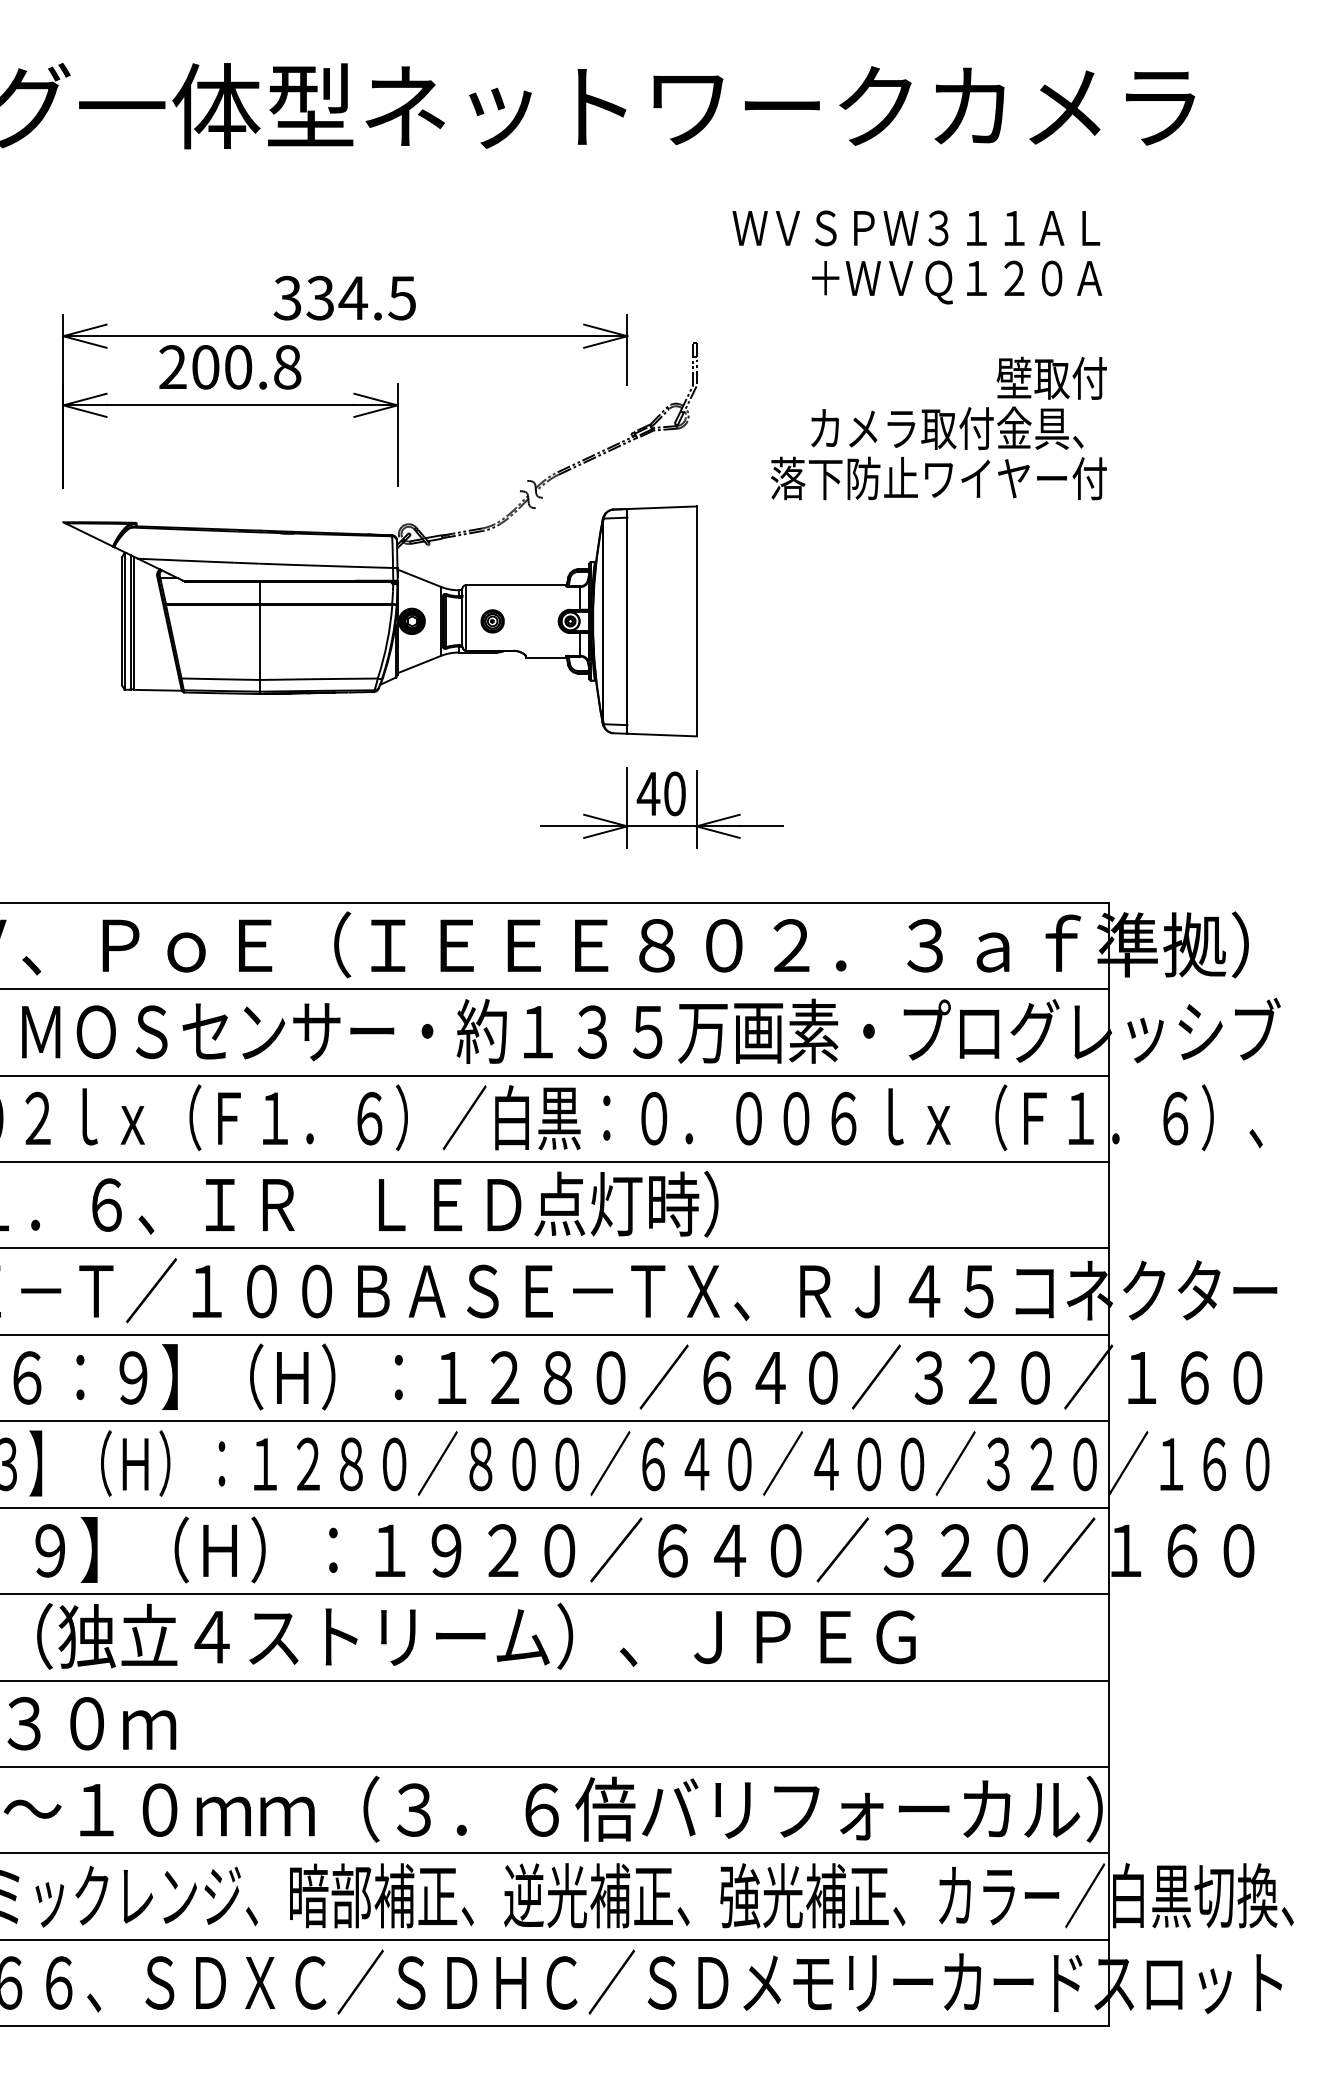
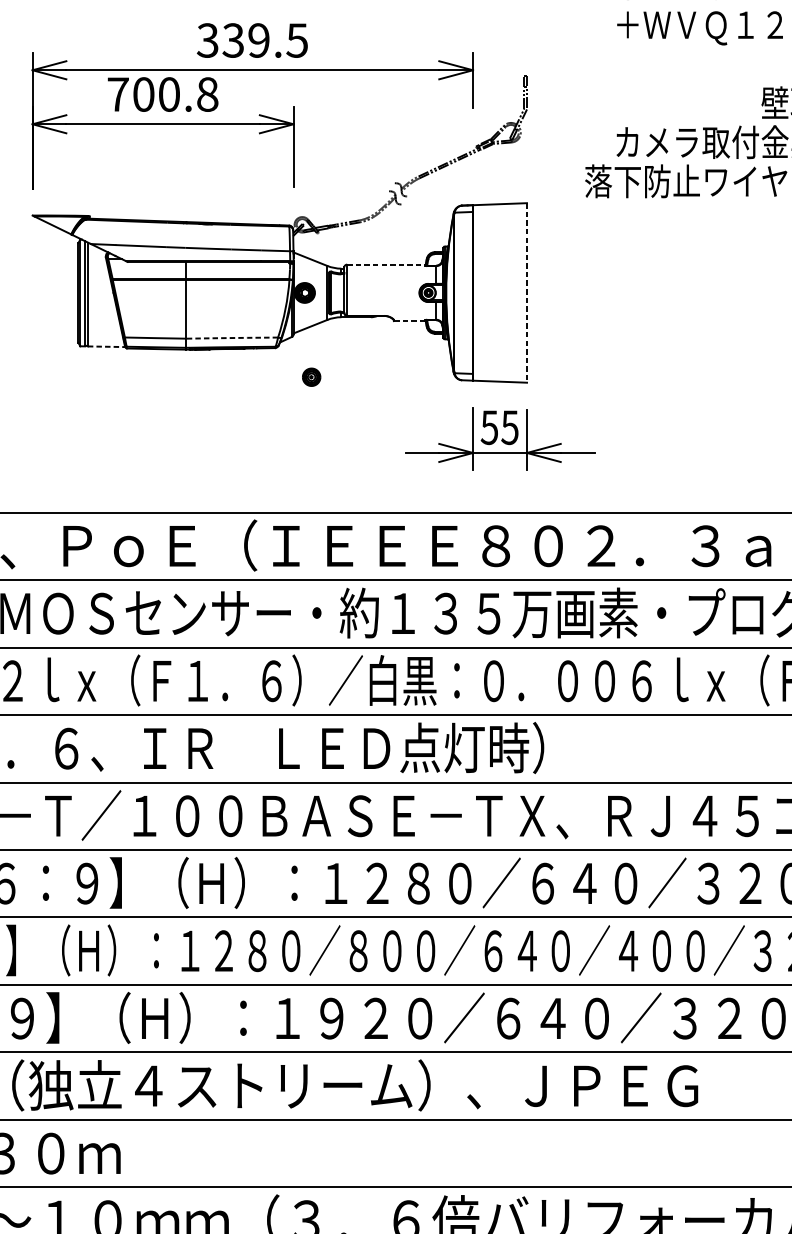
text: (352, 297) -> (258, 40), 334.5 -> 339.5
text: (172, 366) -> (117, 93), 200.8 -> 700.8
line: (516, 585) -> (386, 264), solid -> dashed
part: (492, 621) -> (311, 377), moved
line: (696, 621) -> (526, 293), solid -> dashed
line: (546, 657) -> (409, 321), solid -> dashed
line: (319, 679) -> (232, 338), solid -> dashed
line: (157, 690) -> (106, 346), solid -> dashed
text: (660, 793) -> (498, 427), 40 -> 55

